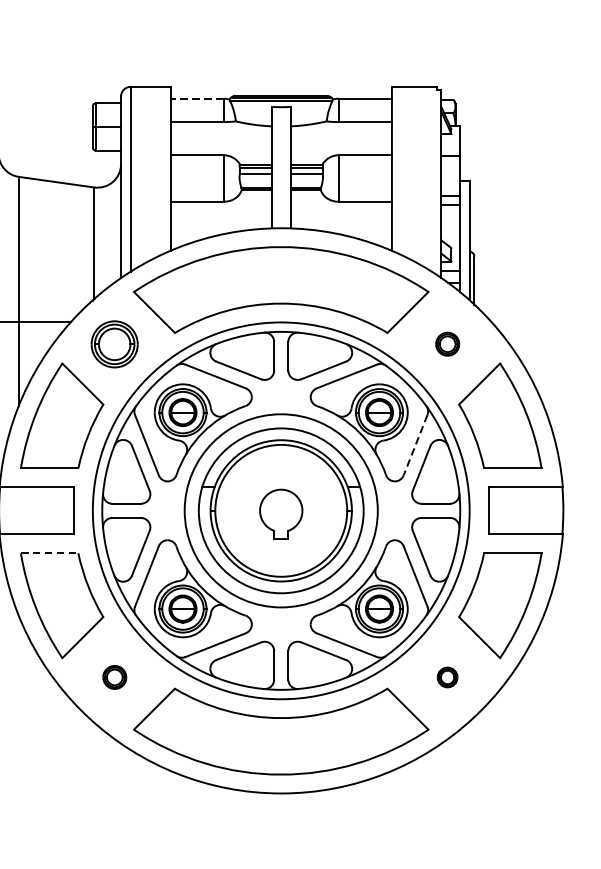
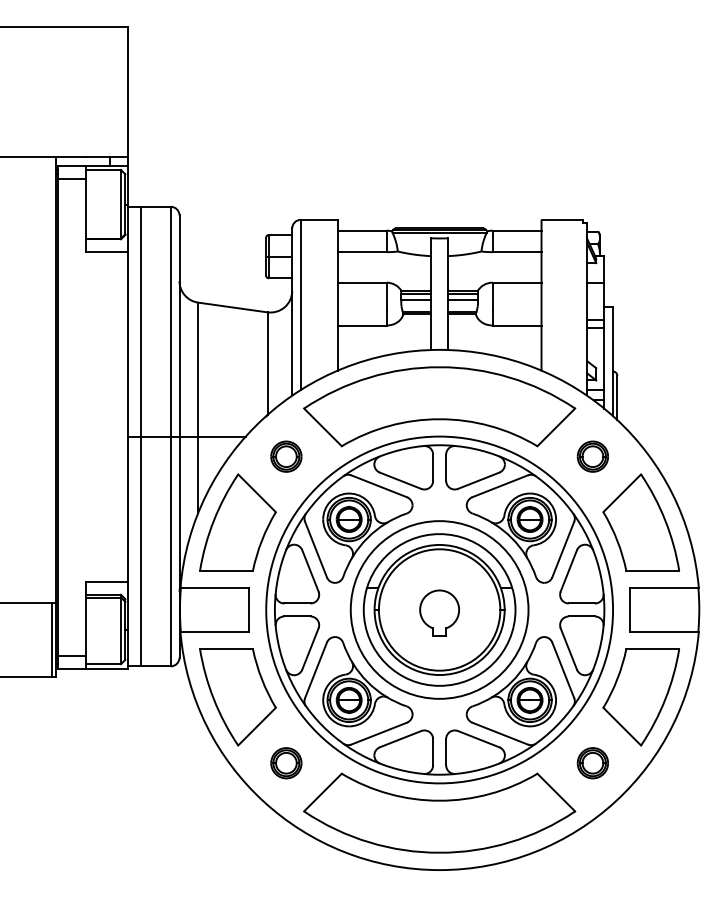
line: (196, 98) -> (361, 230), dashed -> solid
part: (114, 344) -> (286, 456), size x0.71
part: (447, 344) -> (592, 456), size x1.43
line: (415, 445) -> (563, 549), dashed -> solid
line: (49, 553) -> (226, 649), dashed -> solid
part: (114, 677) -> (286, 763), size x1.43
part: (447, 677) -> (592, 763), size x1.67

